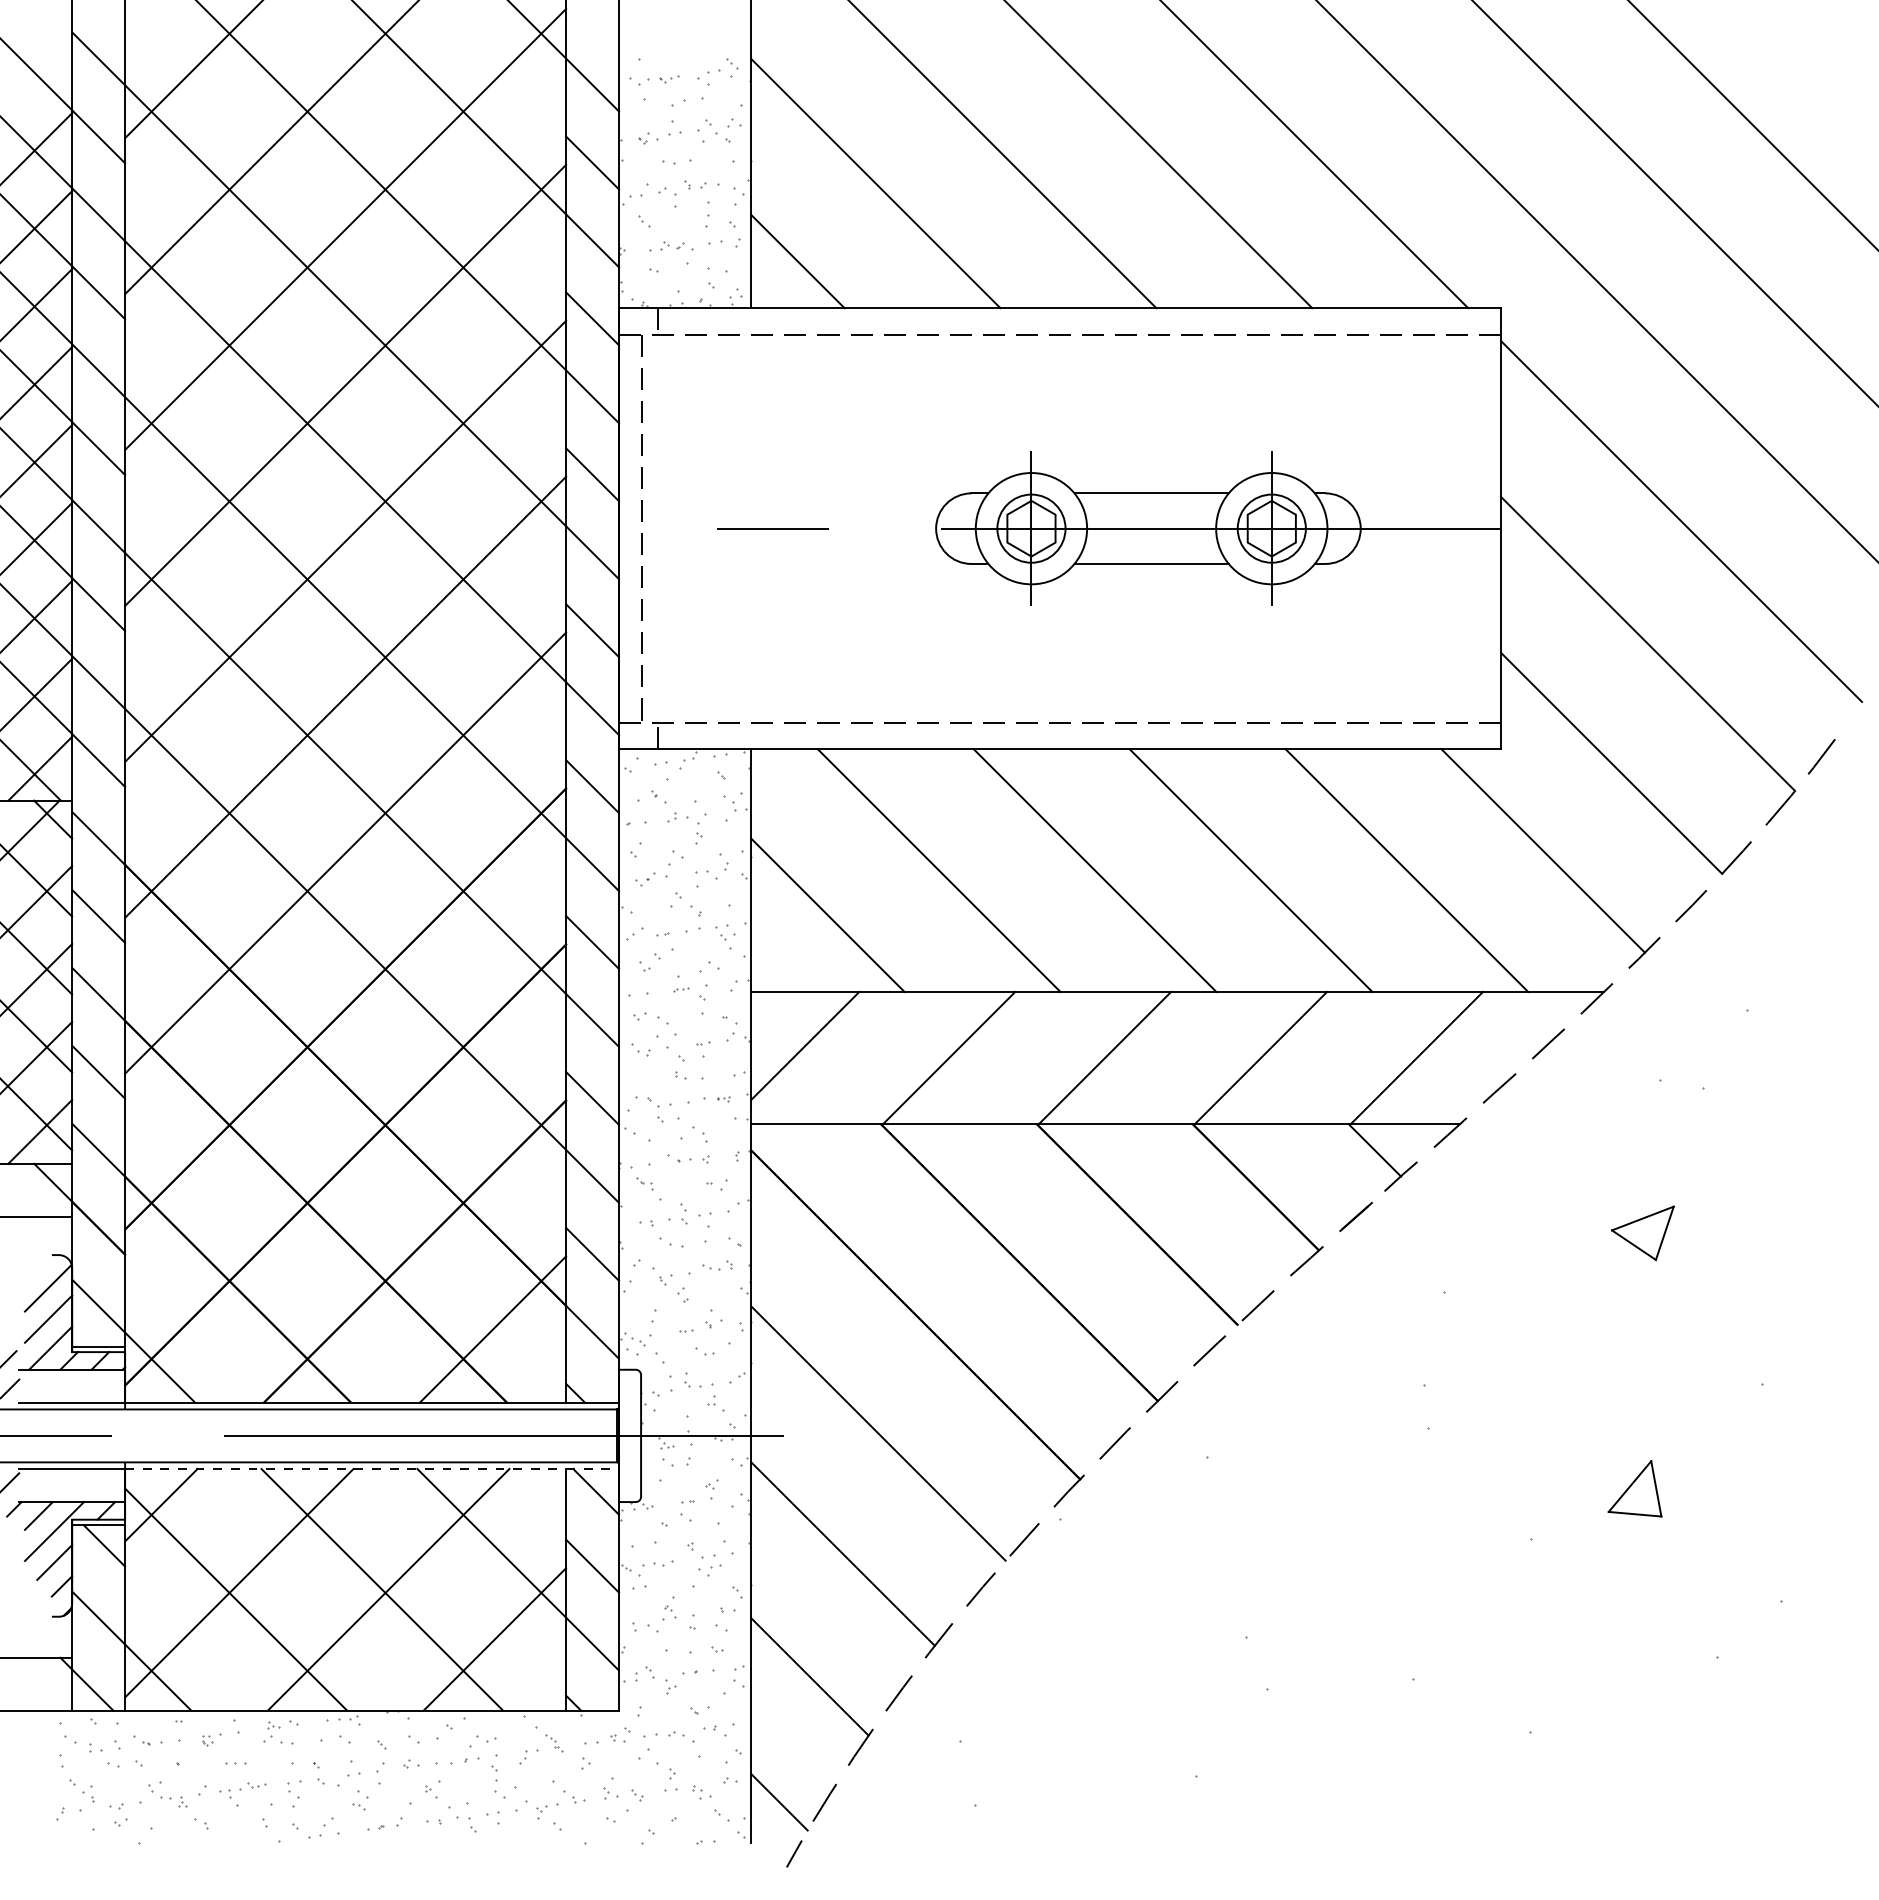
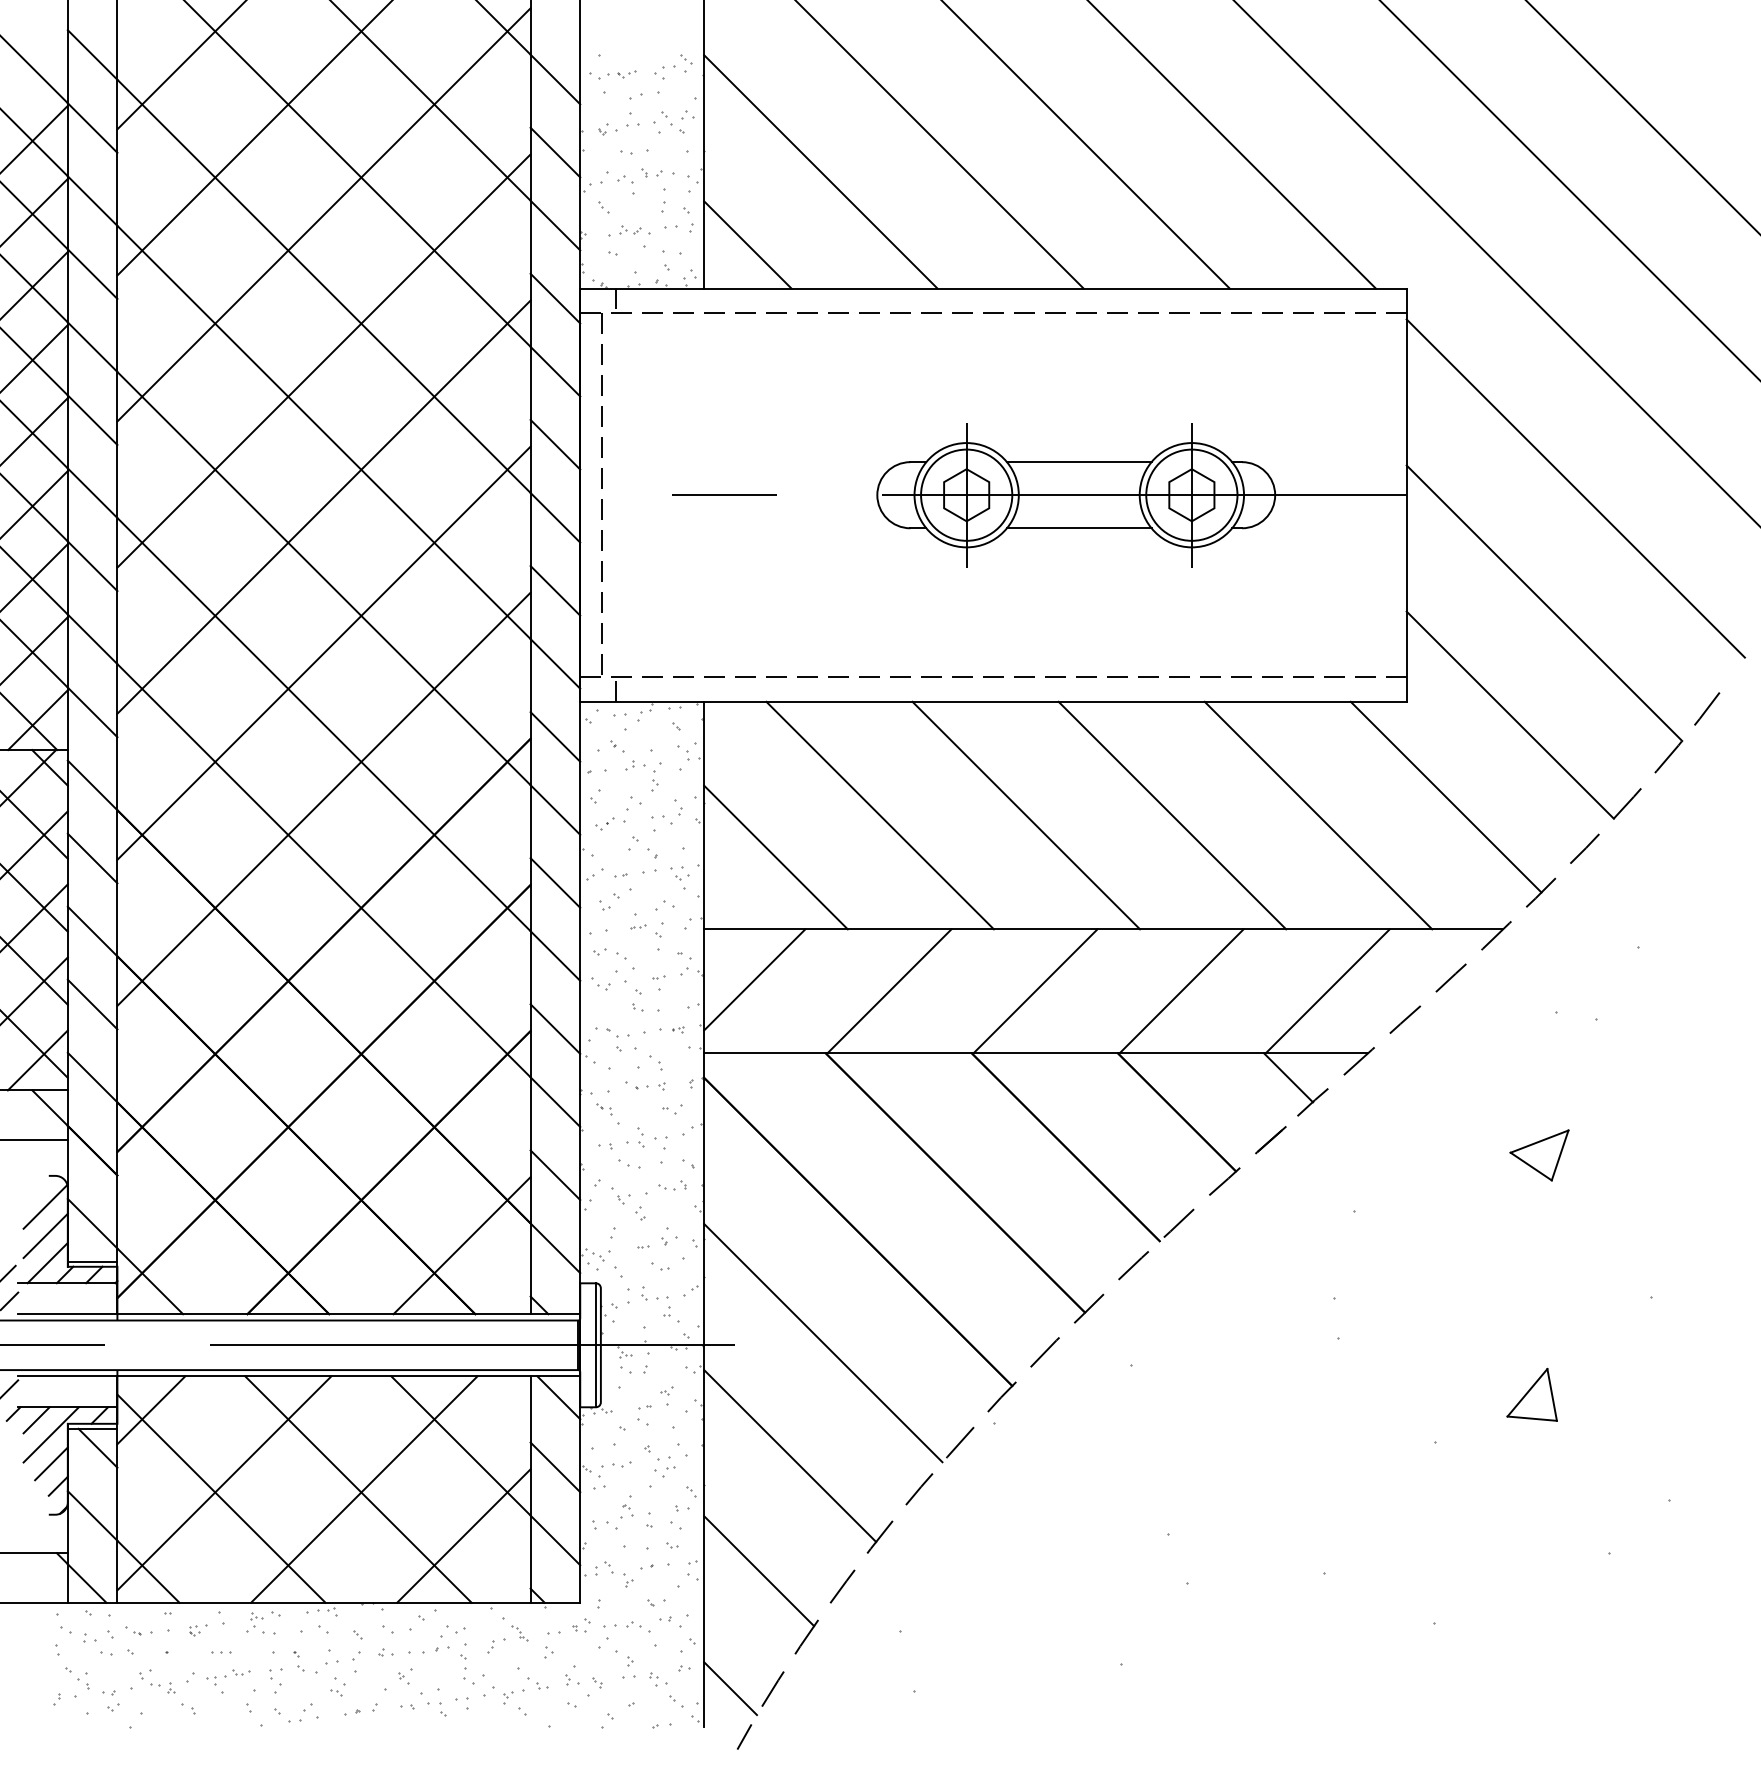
circle: (1031, 528) -> (966, 495), size x1.43
circle: (1271, 528) -> (1191, 495), size x1.43
line: (635, 1435) -> (595, 1344), added
line: (372, 1468) -> (349, 1375), dashed -> solid

